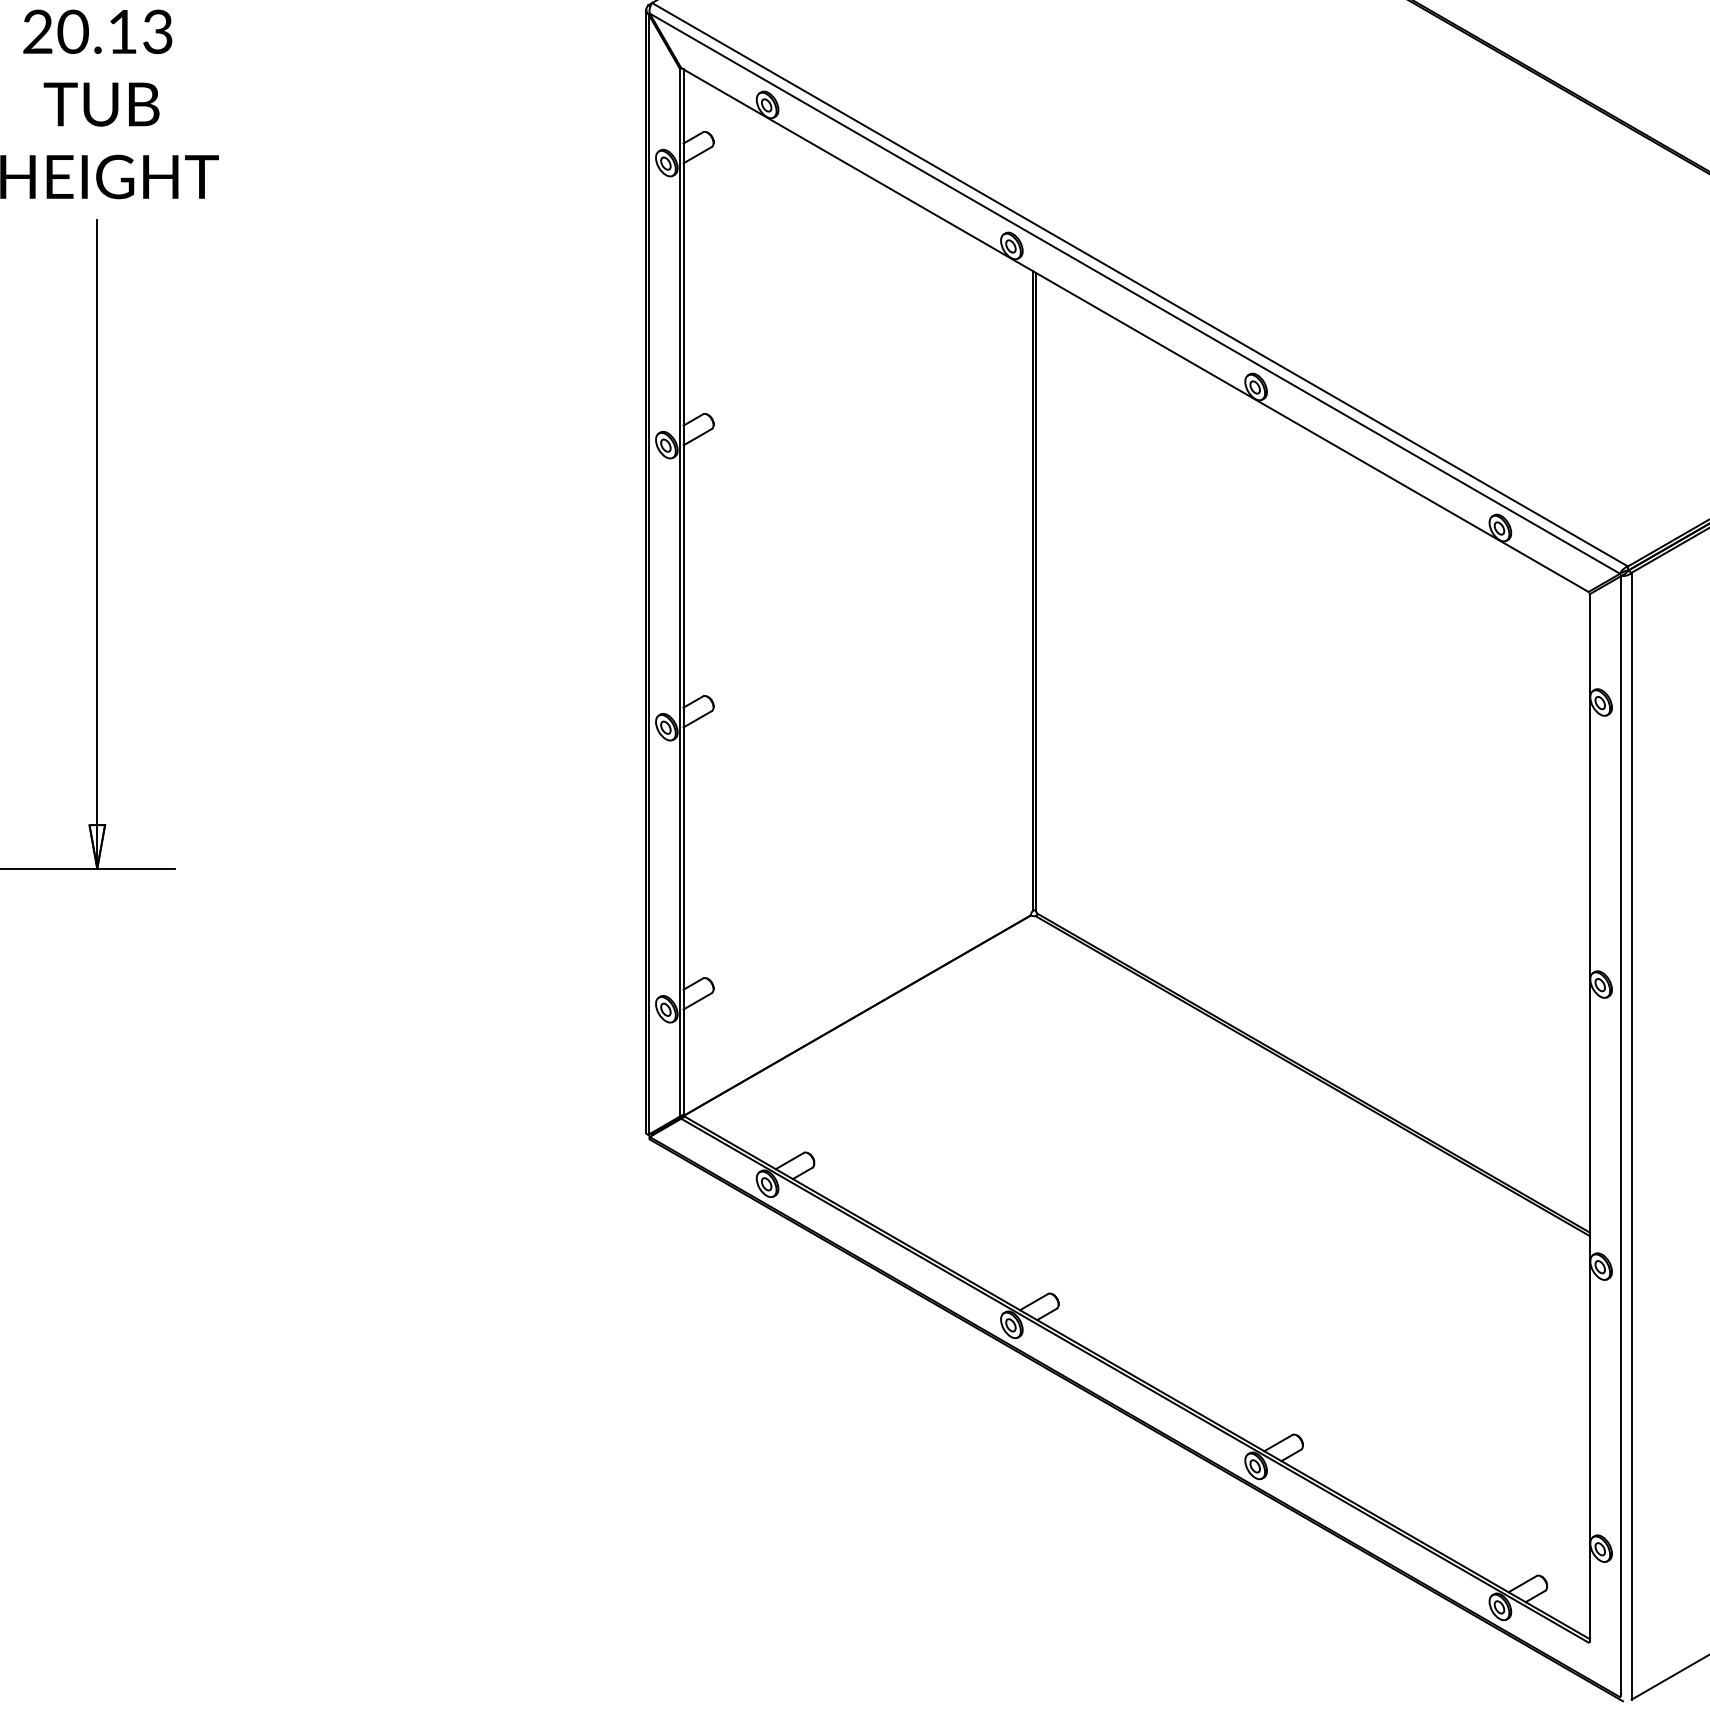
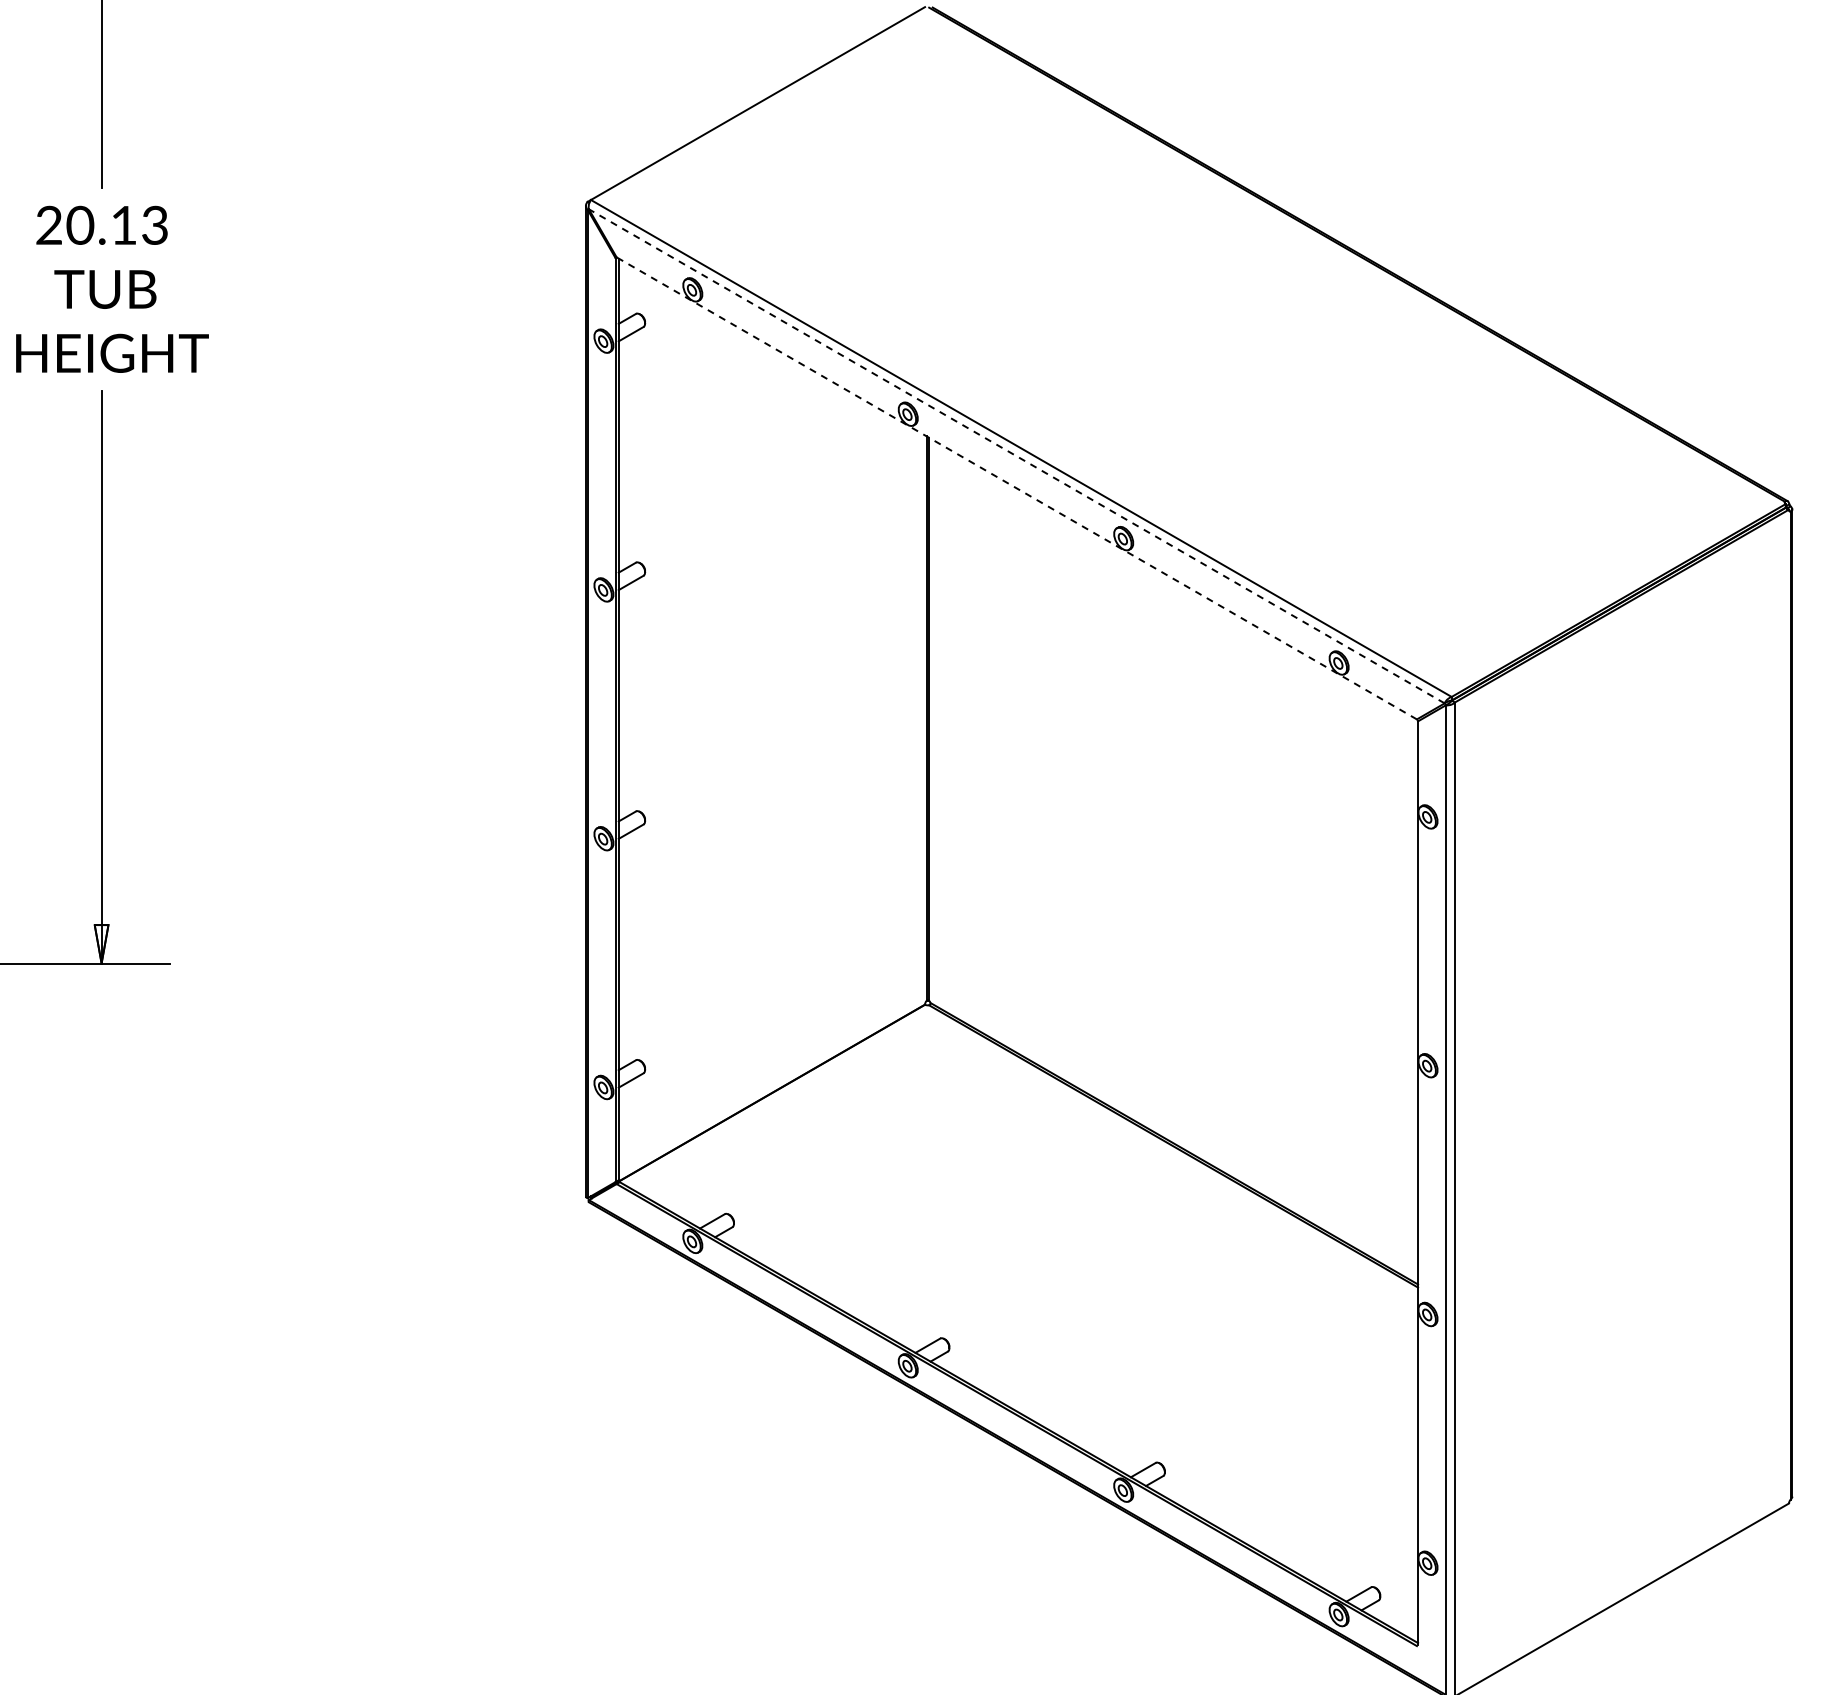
line: (1134, 293) -> (1016, 456), solid -> dashed
line: (1134, 330) -> (1016, 488), solid -> dashed

